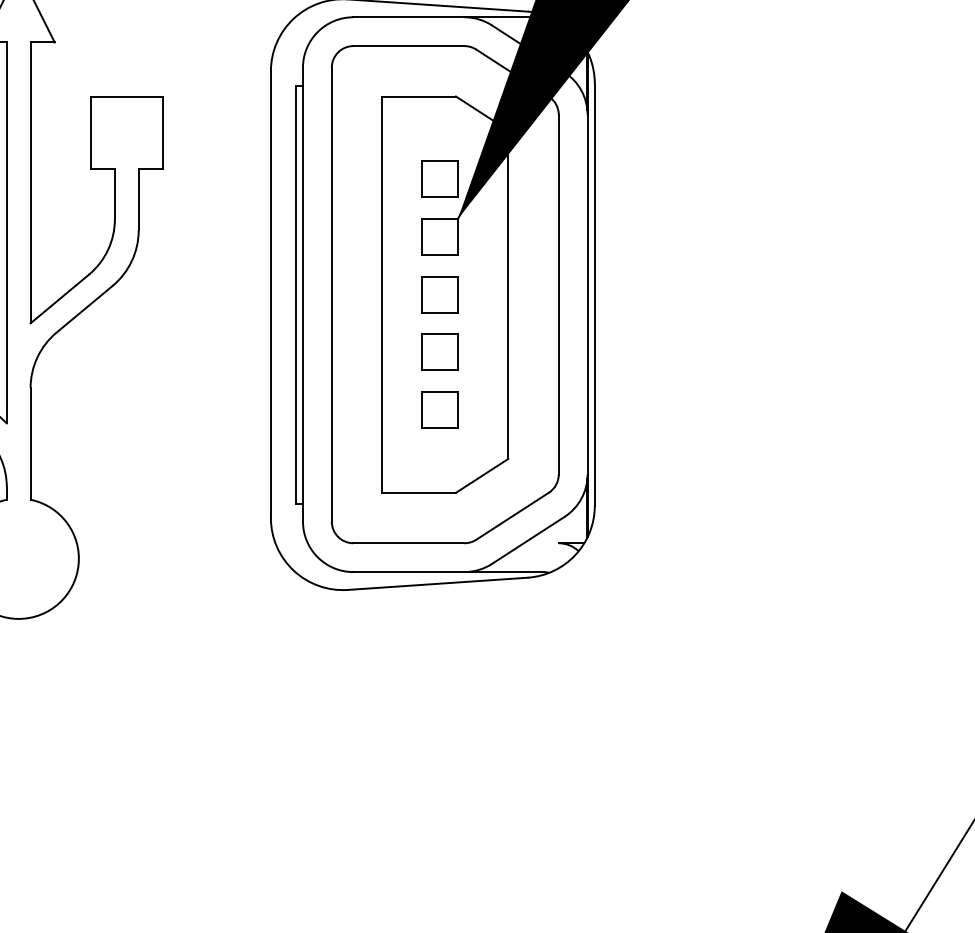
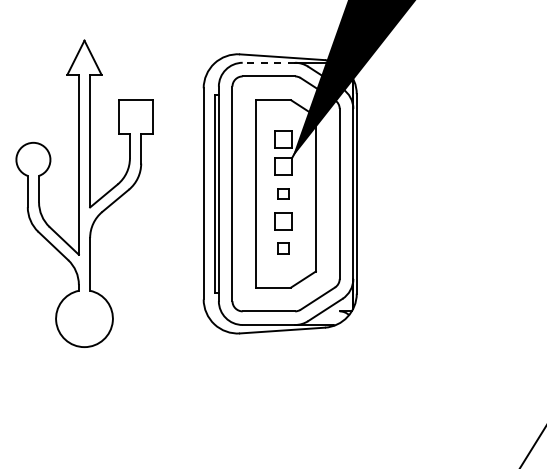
line: (408, 16) -> (268, 62), solid -> dashed
part: (439, 293) -> (283, 193), size x0.6
part: (439, 410) -> (283, 248), size x0.6

